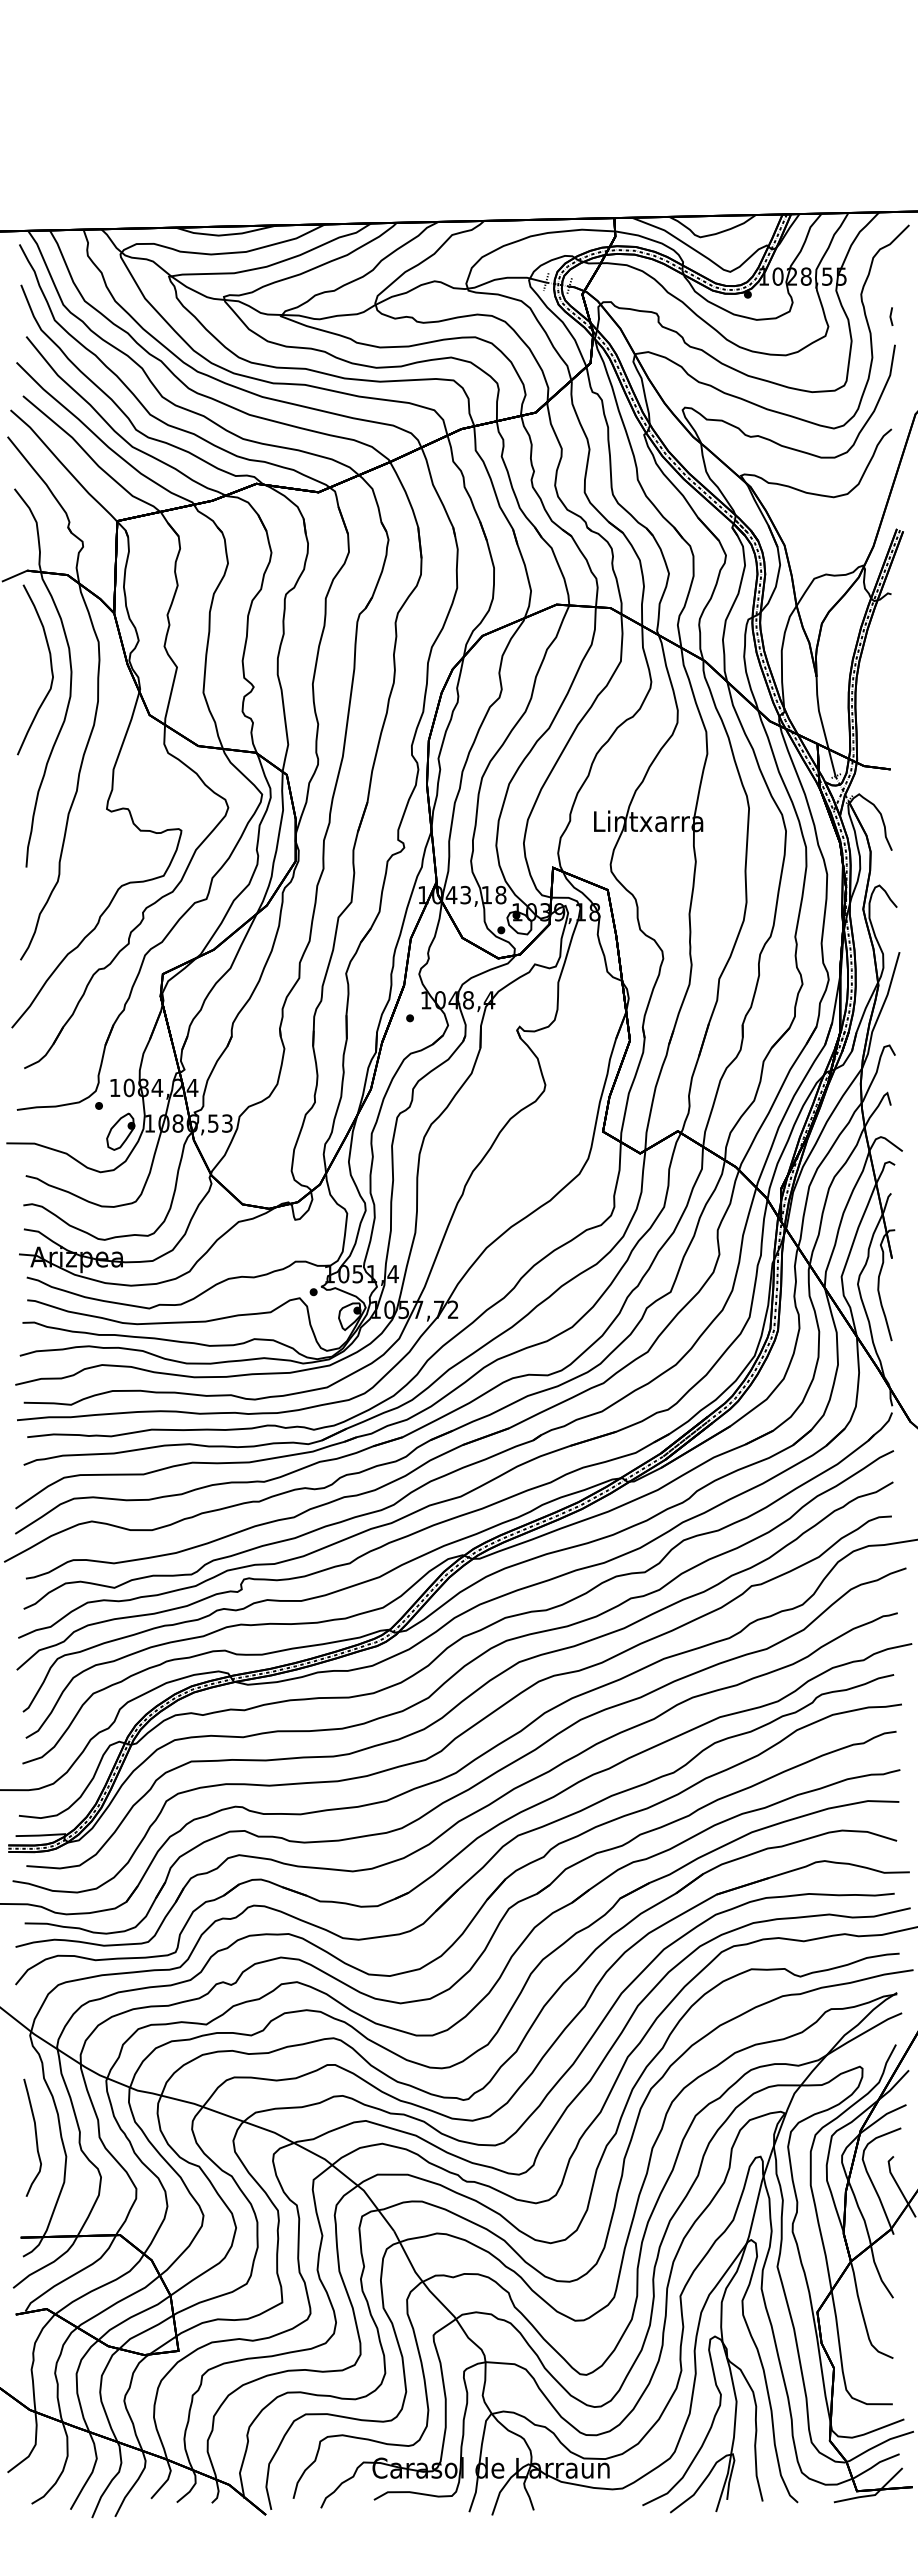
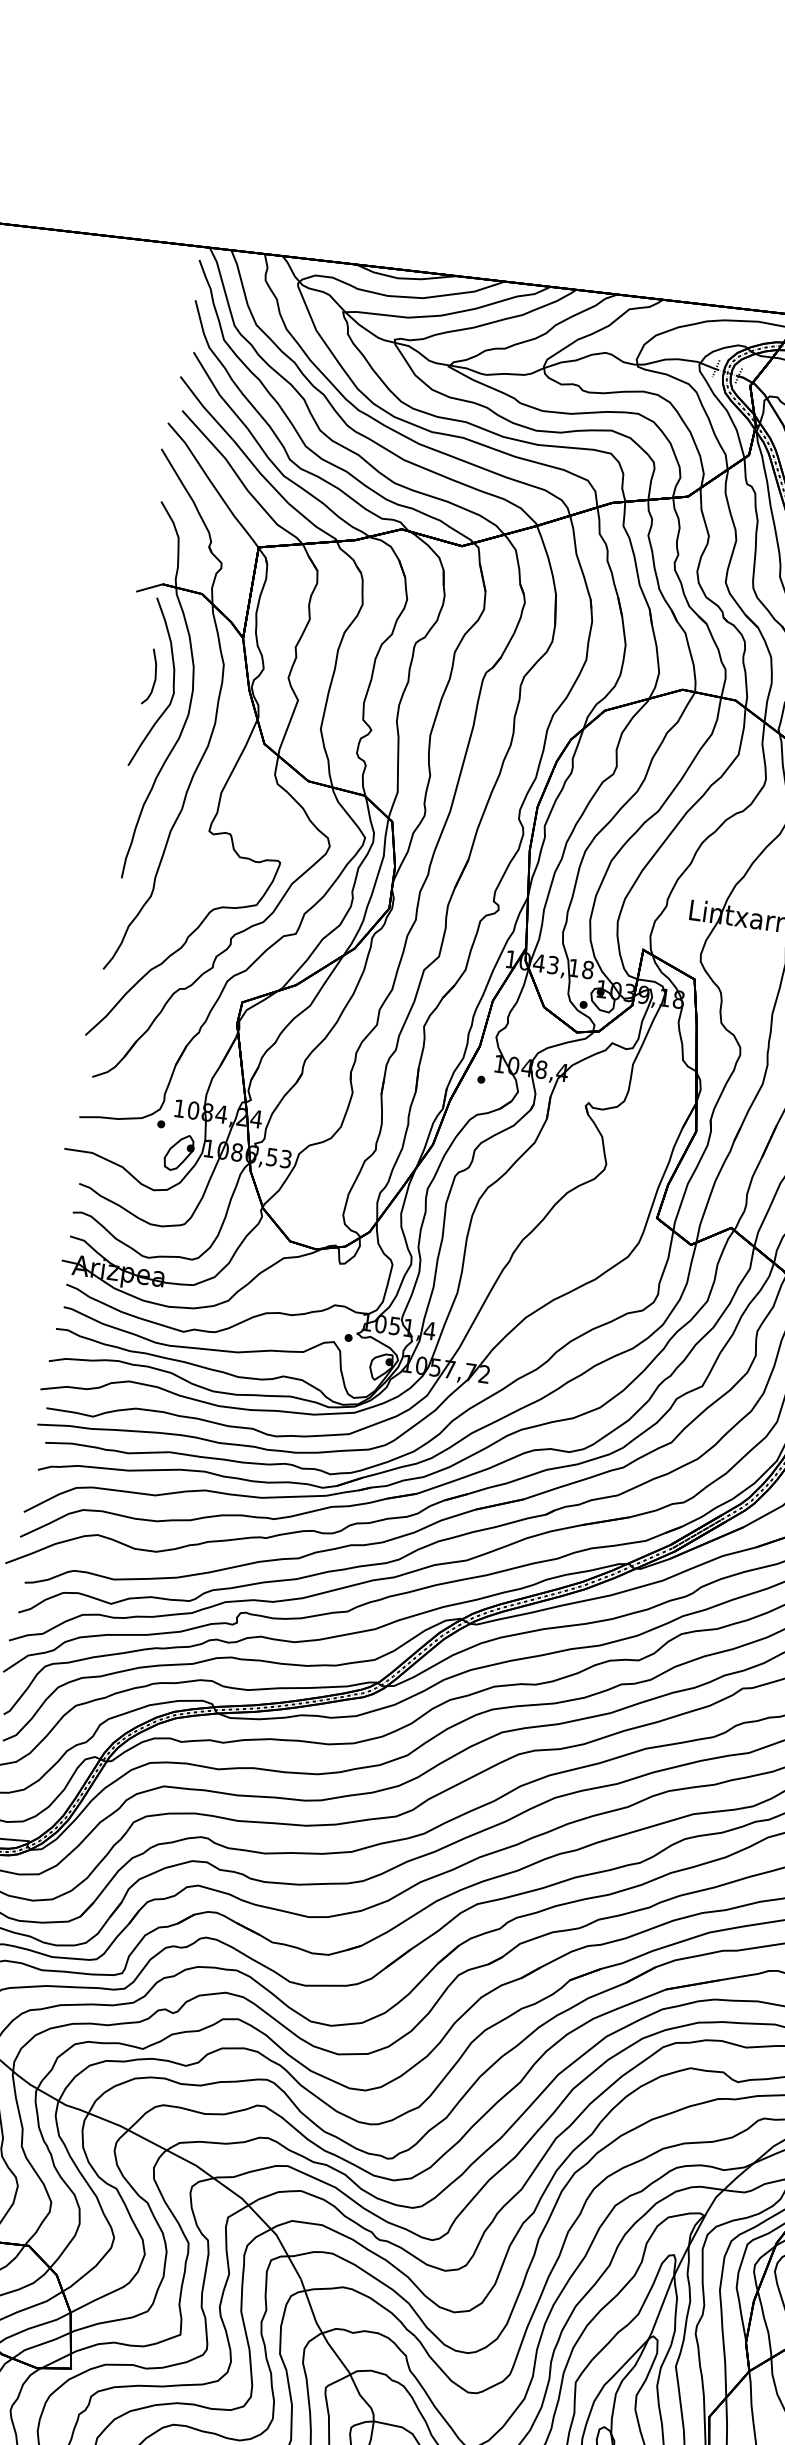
curve: (31, 663) -> (154, 676), added

